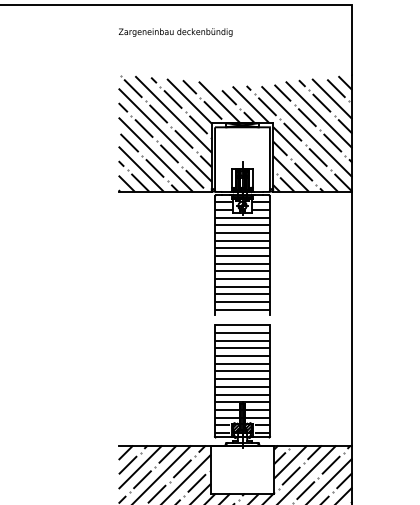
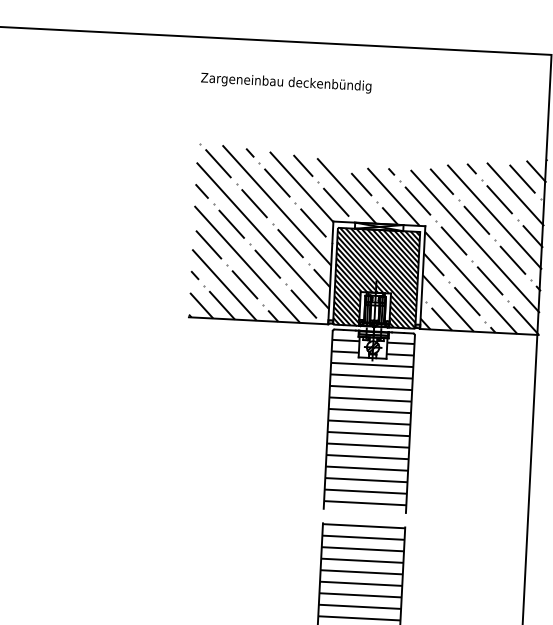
hatch: (242, 159) -> (376, 278), added

